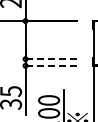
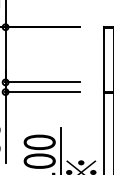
line: (51, 59) -> (43, 82), dashed -> solid
line: (51, 65) -> (43, 91), dashed -> solid

